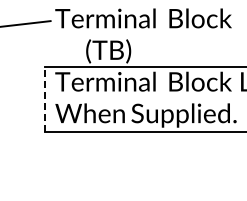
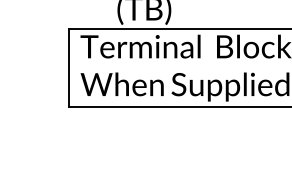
line: (45, 98) -> (68, 66), dashed -> solid

